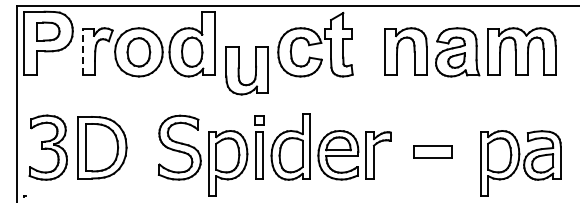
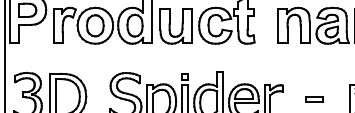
line: (82, 51) -> (53, 25), dashed -> solid
part: (239, 70) -> (170, 25), moved
part: (432, 151) -> (313, 99), size x0.62

